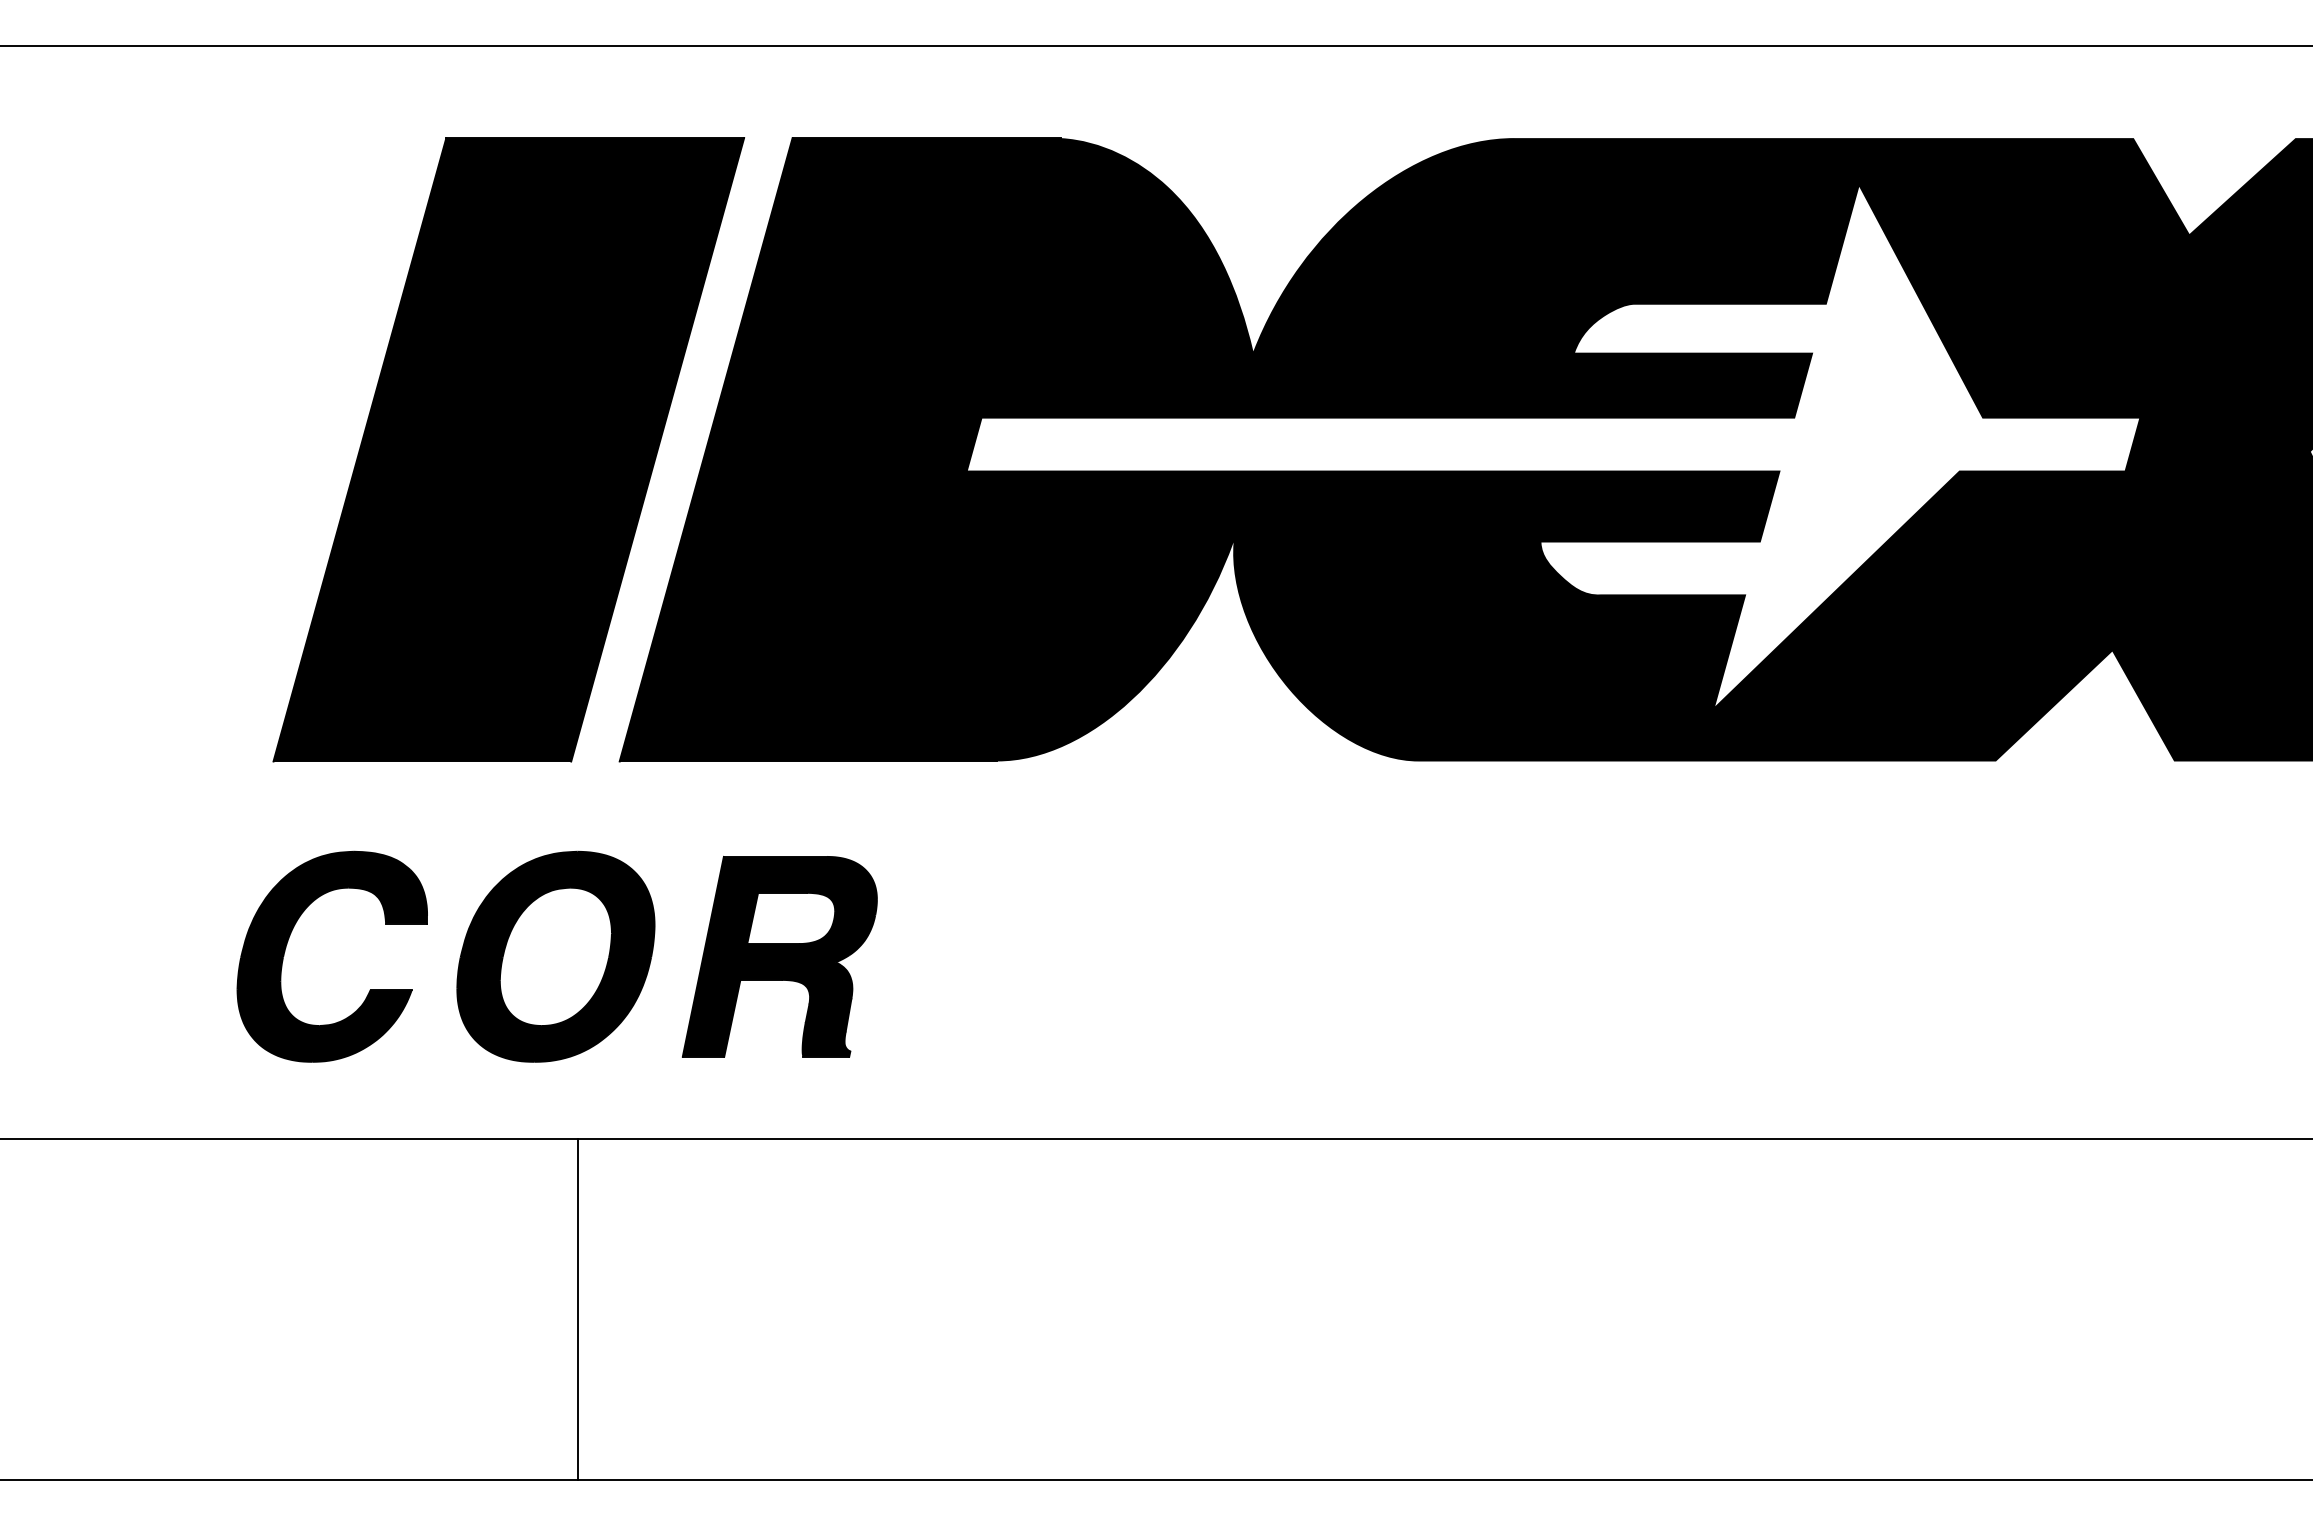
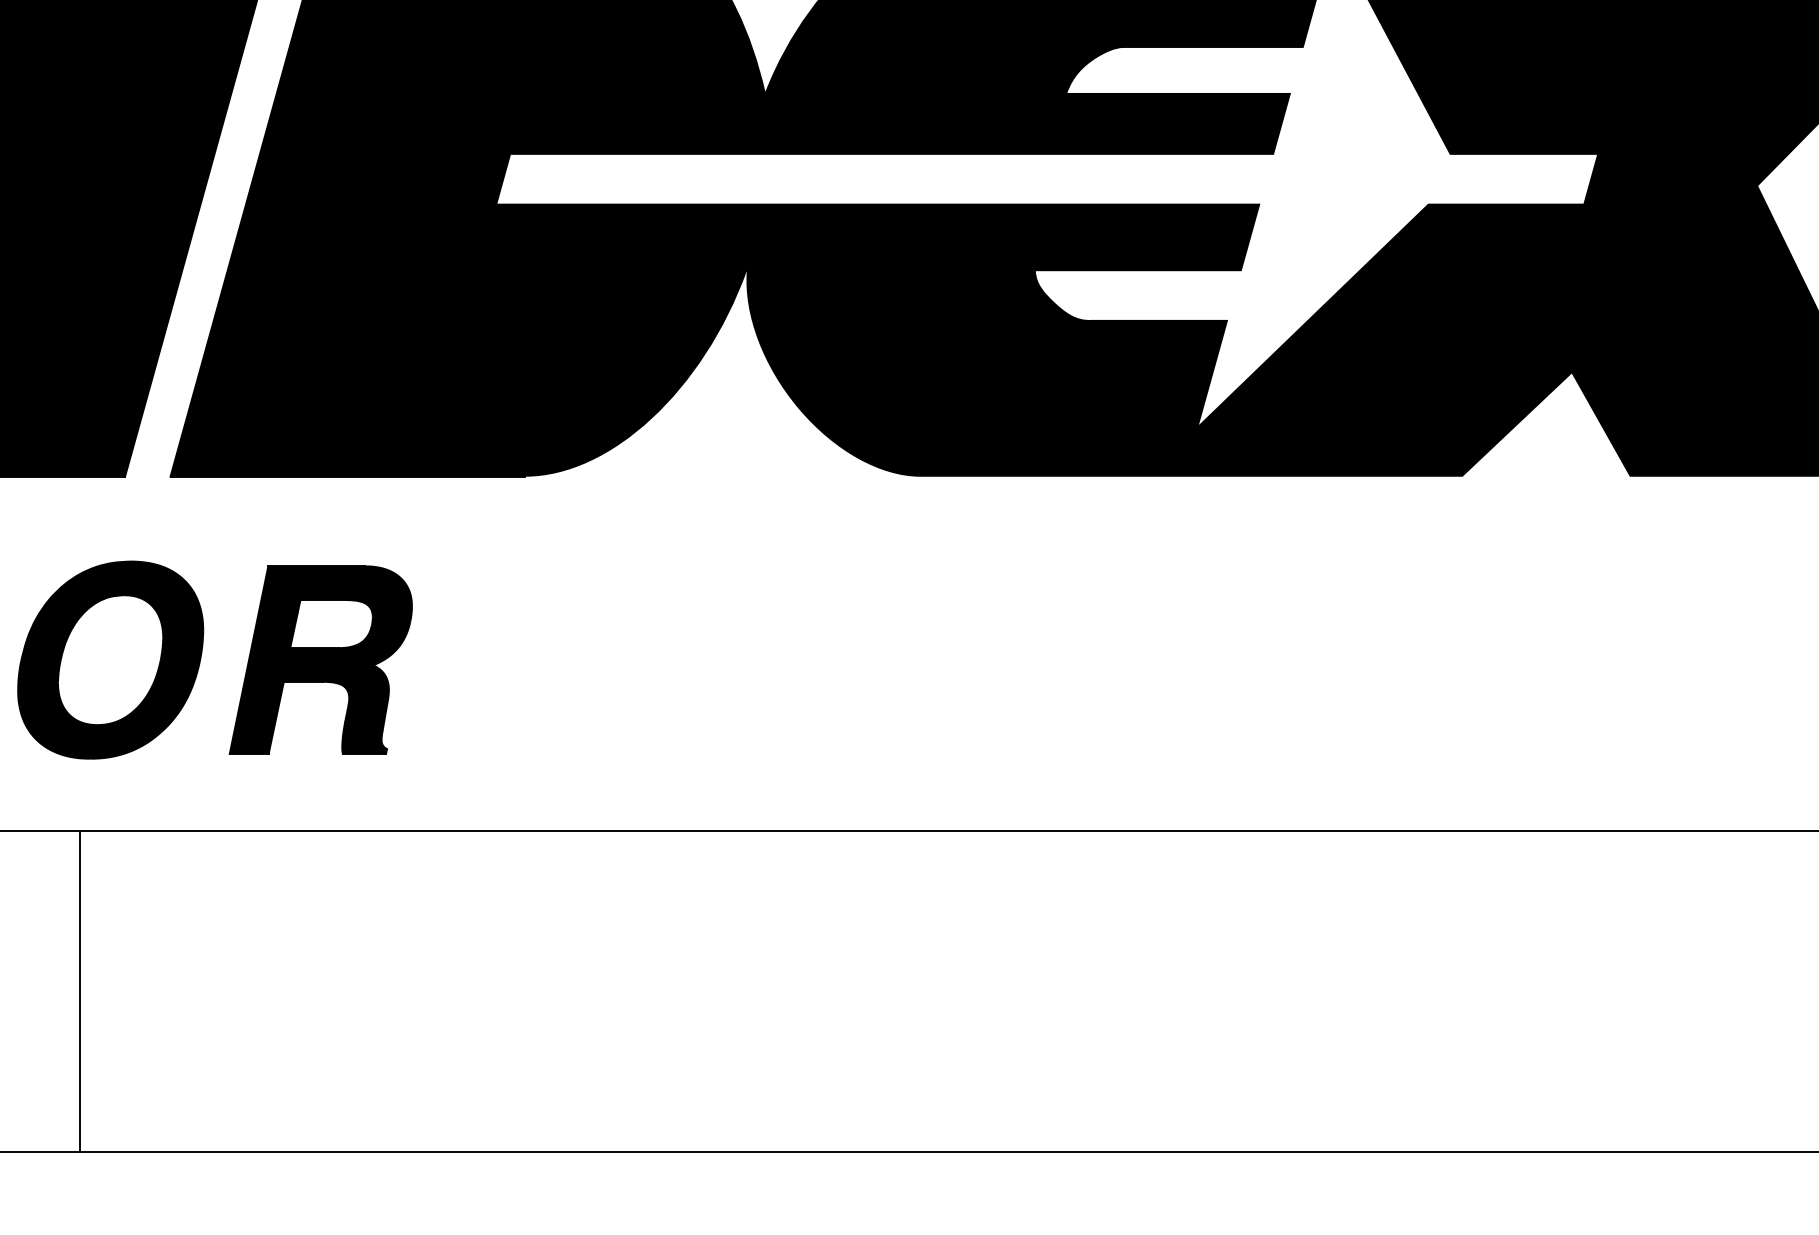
line: (578, 1309) -> (80, 991), moved

